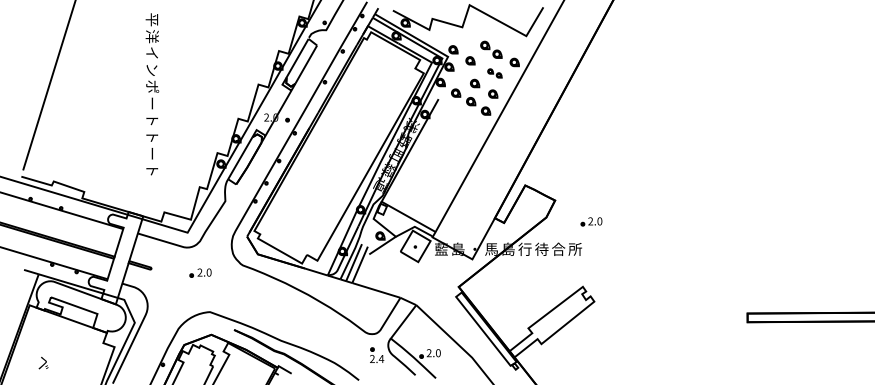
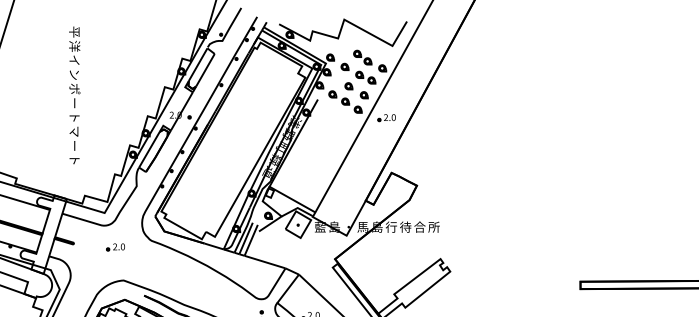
part: (494, 73) -> (365, 77), size x1.67
text: (152, 136) -> (74, 131), ト -> マ
part: (591, 221) -> (386, 117), moved

